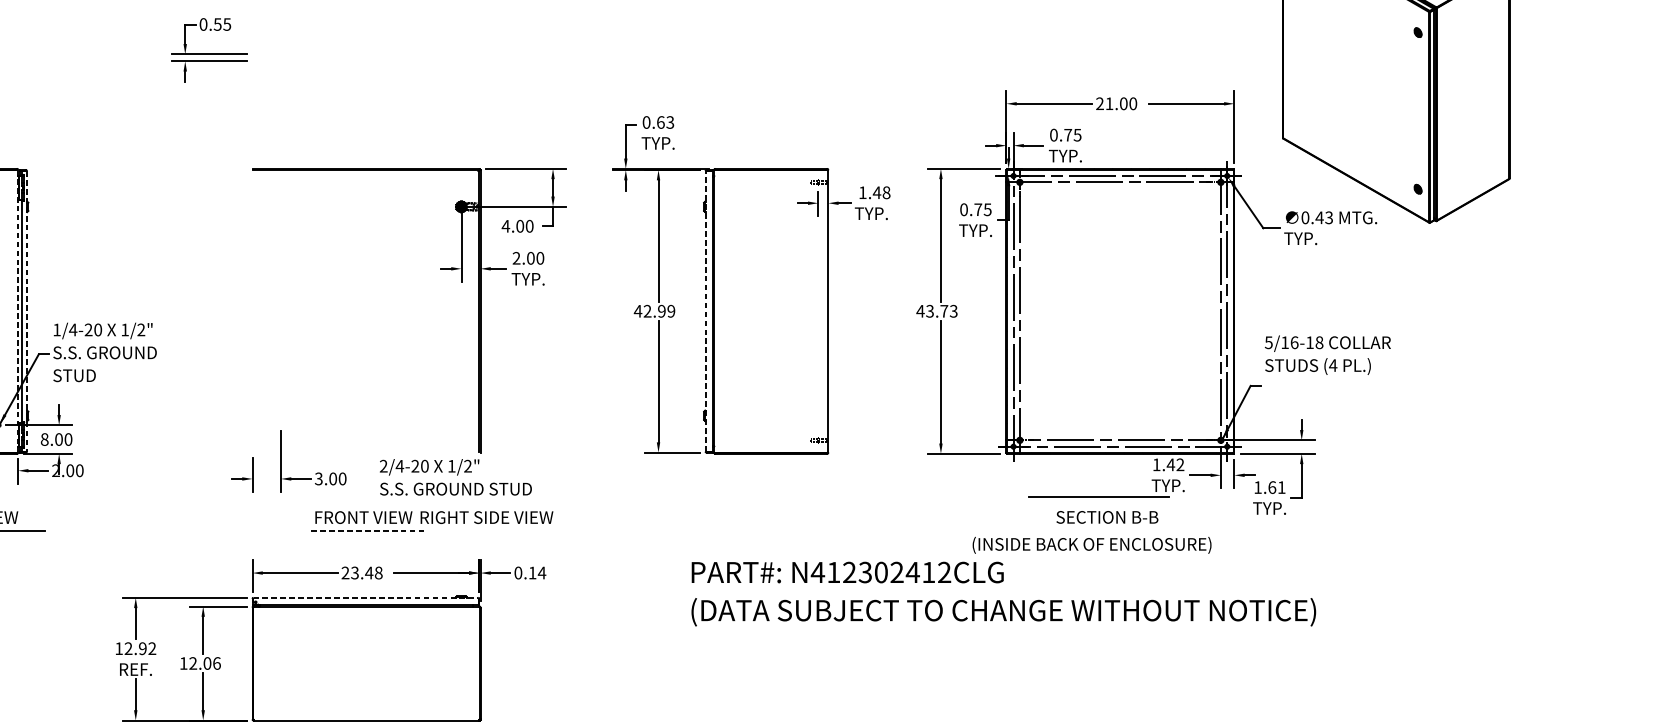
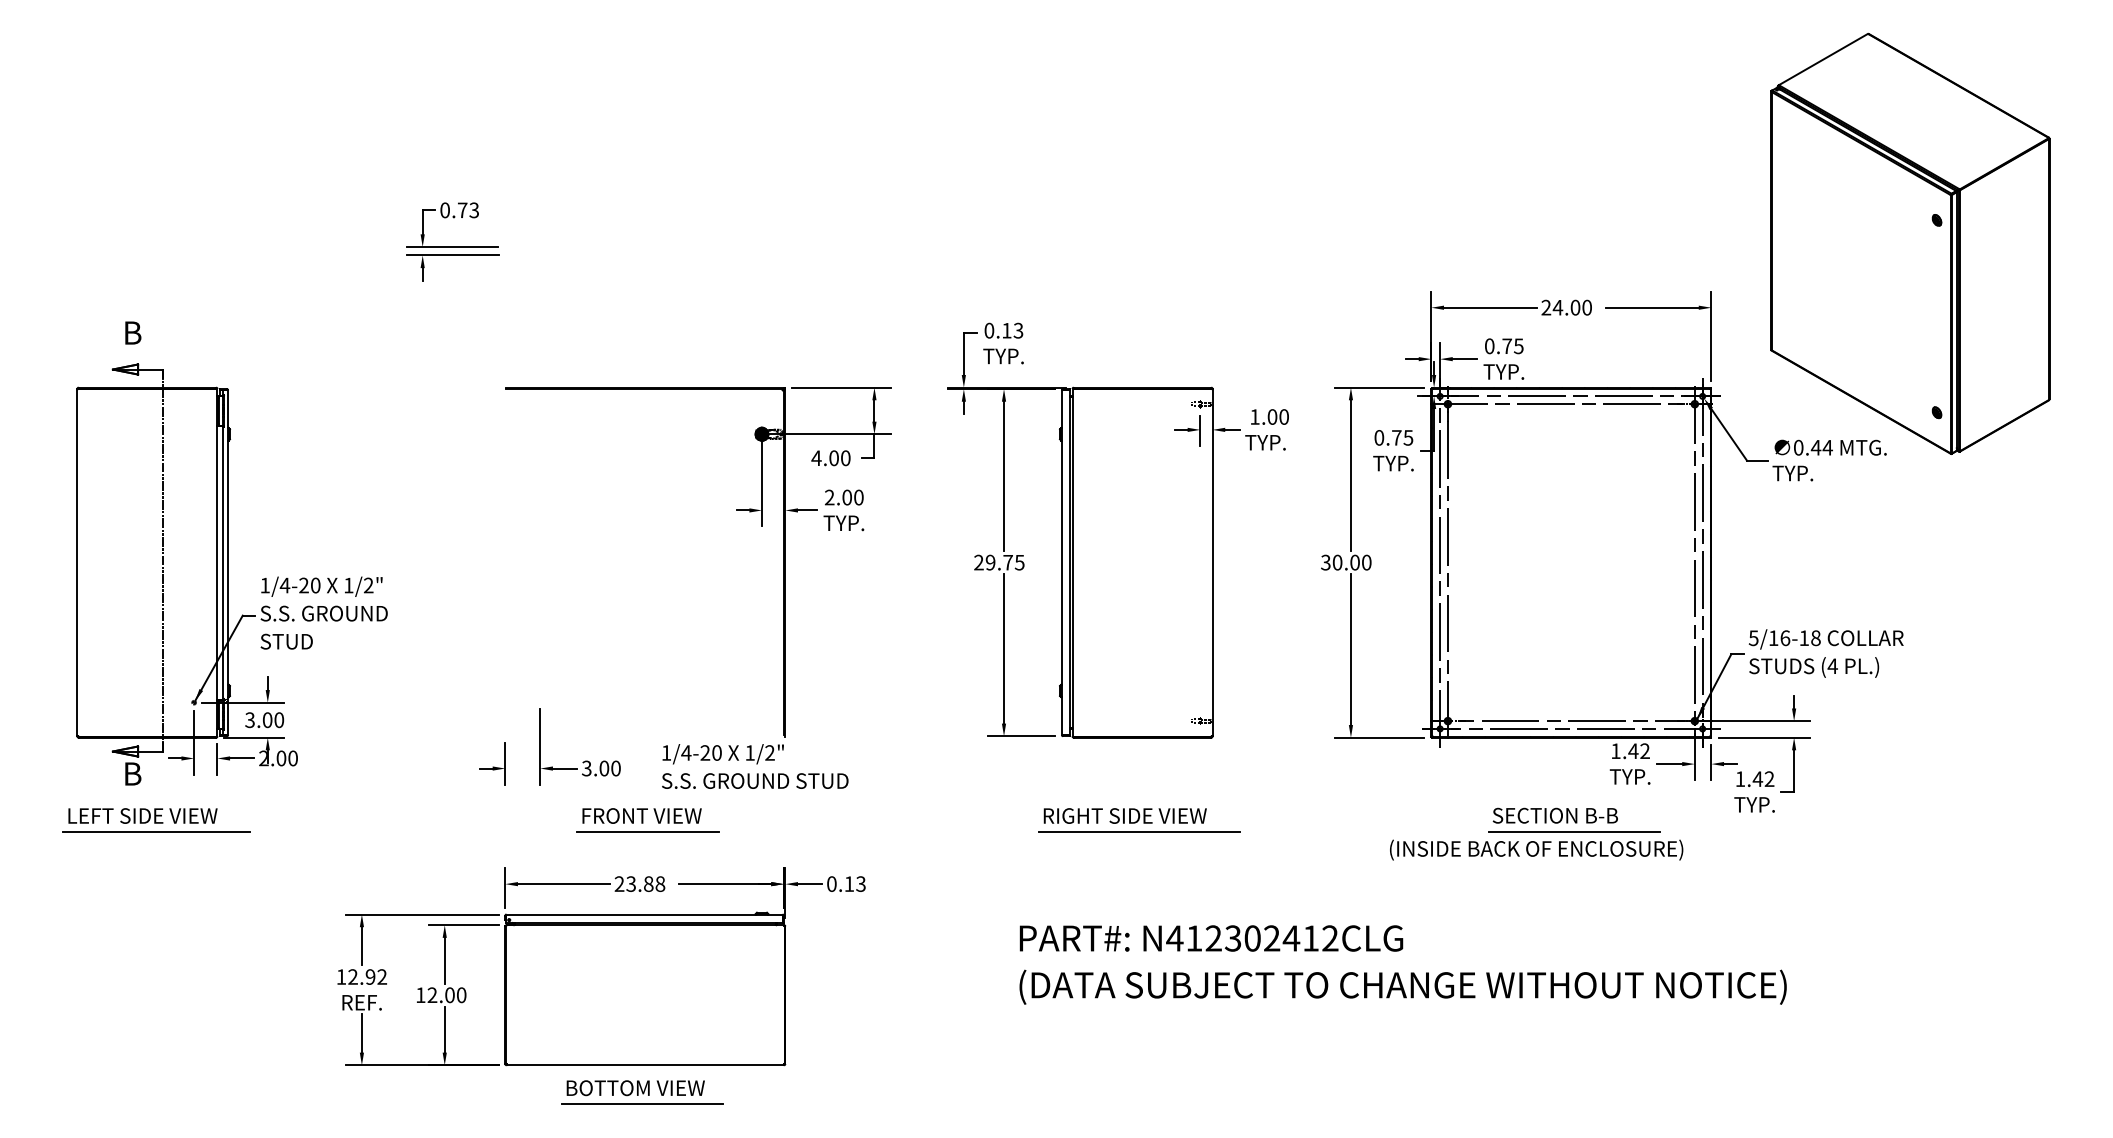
text: (221, 24) -> (467, 210), 0.55 -> 0.73
text: (1109, 103) -> (1557, 307), 21.00 -> 24.00
text: (660, 122) -> (1006, 330), 0.63 -> 0.13
text: (881, 192) -> (1277, 416), 1.48 -> 1.00
text: (1328, 217) -> (1827, 447), 0.43 -> 0.44
line: (18, 311) -> (217, 562), dashed -> solid
text: (654, 311) -> (998, 562), 42.99 -> 29.75
line: (705, 311) -> (1061, 562), dashed -> solid
text: (936, 311) -> (1345, 562), 43.73 -> 30.00
line: (27, 312) -> (228, 563), dashed -> solid
text: (1327, 355) -> (1825, 653), moved
text: (44, 439) -> (249, 719), 8.00 -> 3.00
text: (383, 465) -> (666, 752), 2/4-20 -> 1/4-20
text: (1276, 487) -> (1763, 779), 1.61 -> 1.42
line: (1099, 496) -> (1574, 831), moved
text: (486, 517) -> (1124, 815), moved
line: (369, 530) -> (648, 831), dashed -> solid
line: (768, 530) -> (1139, 831), added
text: (369, 572) -> (648, 883), 23.48 -> 23.88
text: (541, 572) -> (860, 883), 0.14 -> 0.13
text: (1003, 593) -> (1402, 964), moved
line: (366, 597) -> (645, 914), dashed -> solid
text: (216, 662) -> (461, 994), 12.06 -> 12.00

